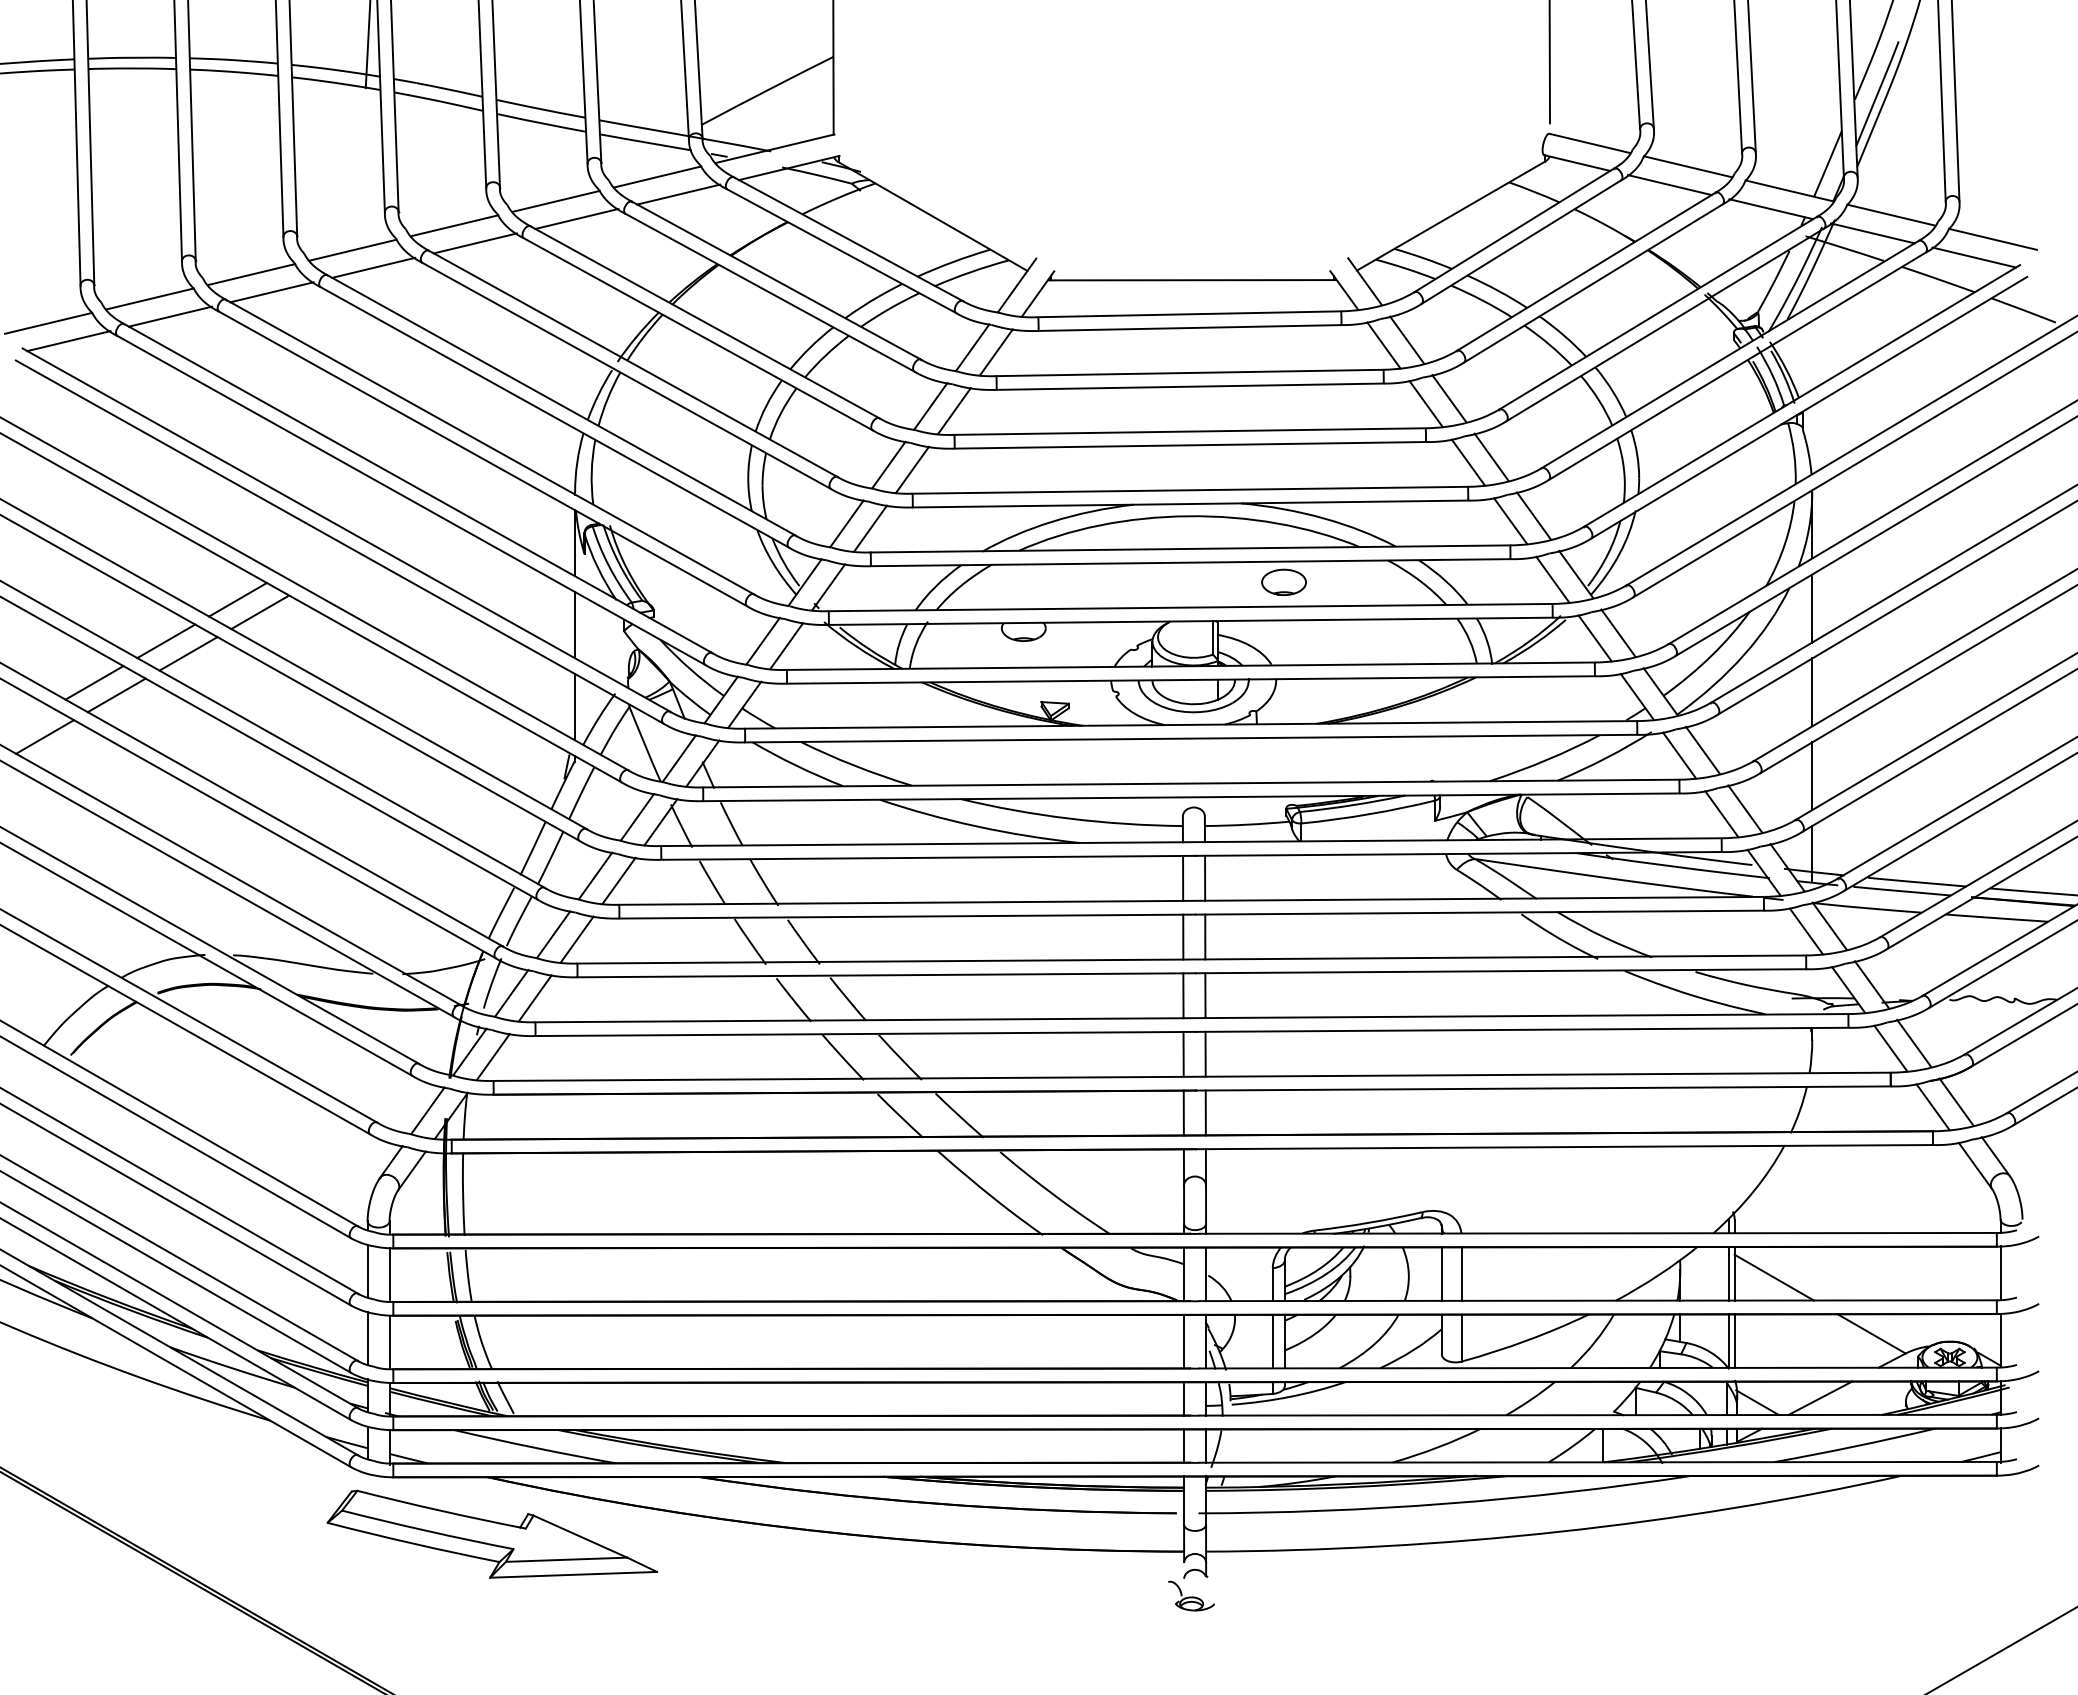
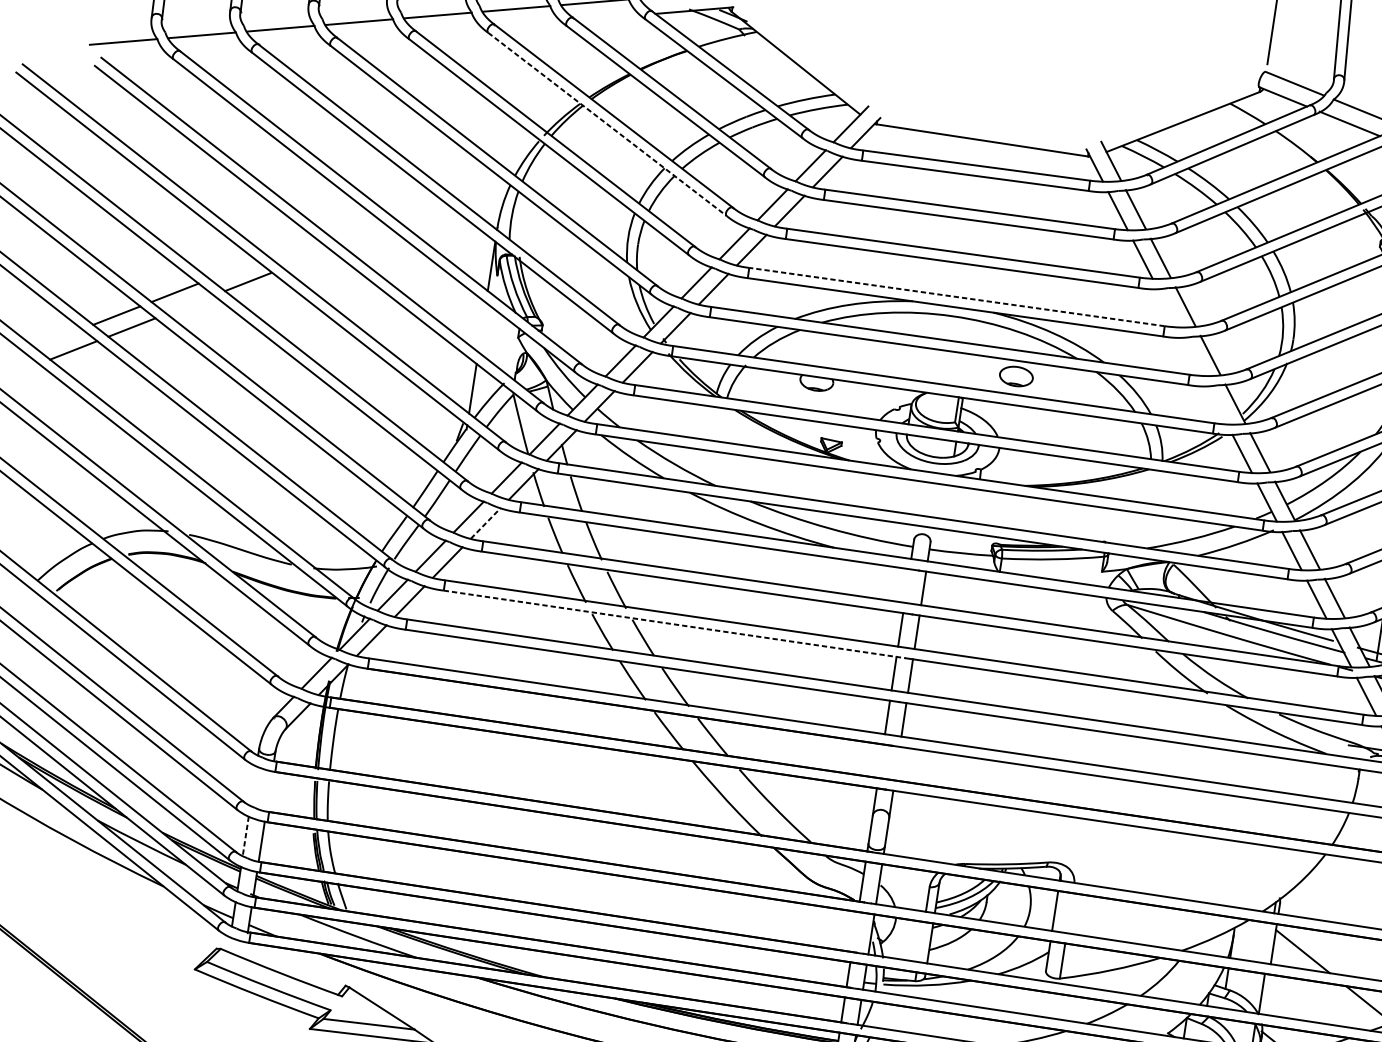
line: (678, 194) -> (608, 17), removed
line: (576, 218) -> (529, 24), removed
line: (474, 243) -> (450, 31), removed
line: (373, 267) -> (372, 37), removed
line: (271, 292) -> (293, 44), removed
line: (170, 316) -> (215, 50), removed
line: (698, 334) -> (607, 124), solid -> dashed
line: (68, 341) -> (136, 57), removed
line: (1467, 462) -> (1167, 307), removed
line: (1190, 490) -> (957, 297), solid -> dashed
line: (1510, 521) -> (1192, 356), removed
line: (1552, 579) -> (1217, 405), removed
line: (237, 599) -> (233, 269), removed
line: (575, 625) -> (482, 327), removed
line: (188, 653) -> (190, 304), removed
line: (1183, 878) -> (907, 586), removed
line: (619, 880) -> (486, 523), solid -> dashed
line: (887, 975) -> (675, 624), solid -> dashed
line: (1183, 1112) -> (880, 760), removed
line: (1205, 1112) -> (897, 763), removed
line: (367, 1270) -> (253, 785), removed
line: (1461, 1273) -> (1069, 912), removed
line: (1728, 1273) -> (1269, 943), removed
line: (389, 1274) -> (269, 791), removed
line: (367, 1338) -> (245, 836), solid -> dashed
line: (1734, 1340) -> (1266, 993), removed
line: (1184, 1341) -> (855, 931), removed
line: (1272, 1341) -> (921, 941), removed

